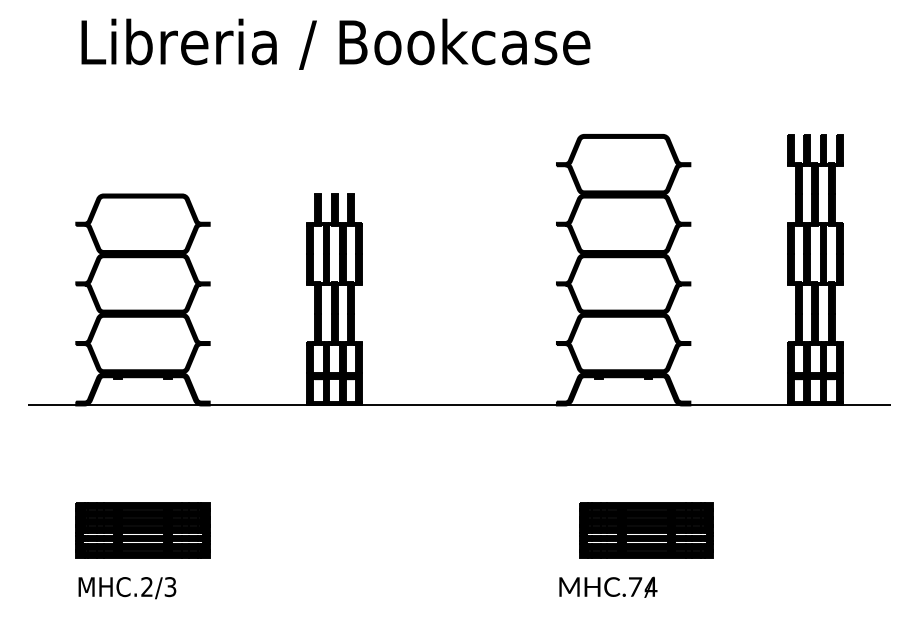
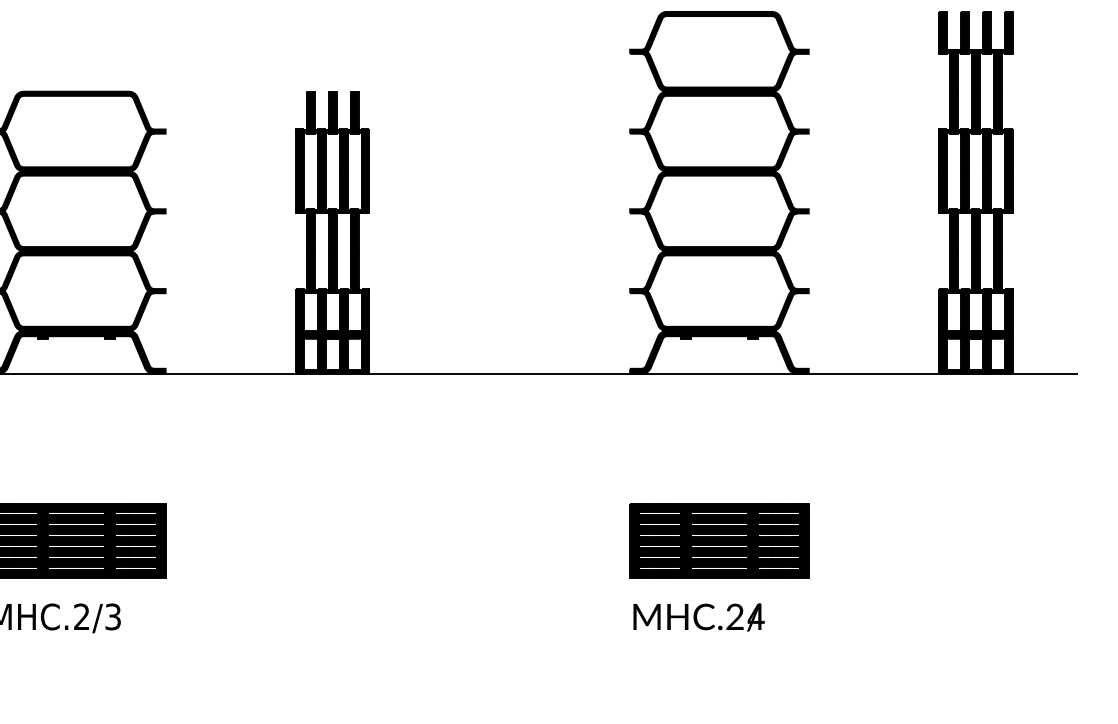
part: (646, 530) -> (719, 541), moved
text: (635, 586) -> (735, 616), MHC.7/ -> MHC.2/

